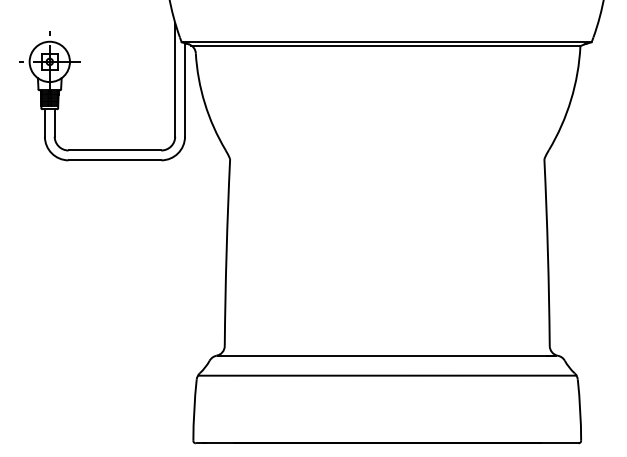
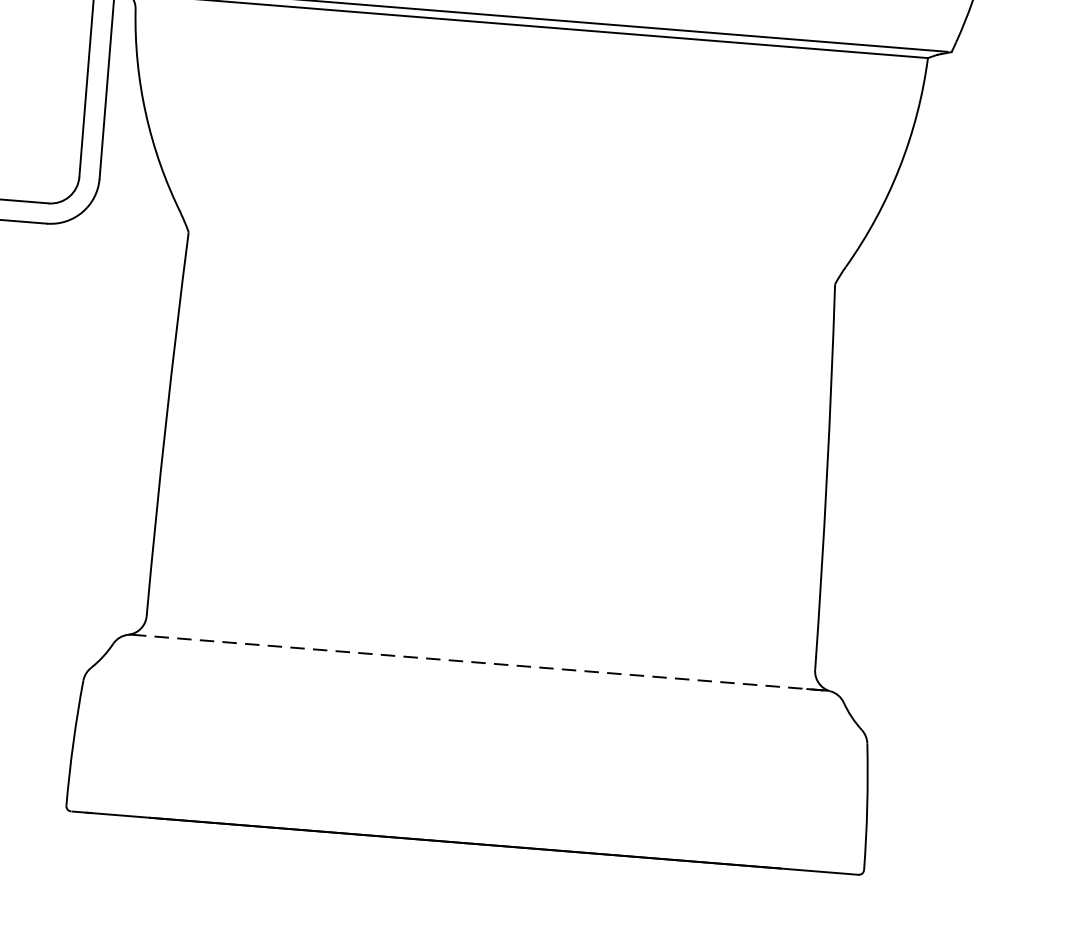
line: (386, 355) -> (477, 662), solid -> dashed
line: (387, 375) -> (476, 703), removed

